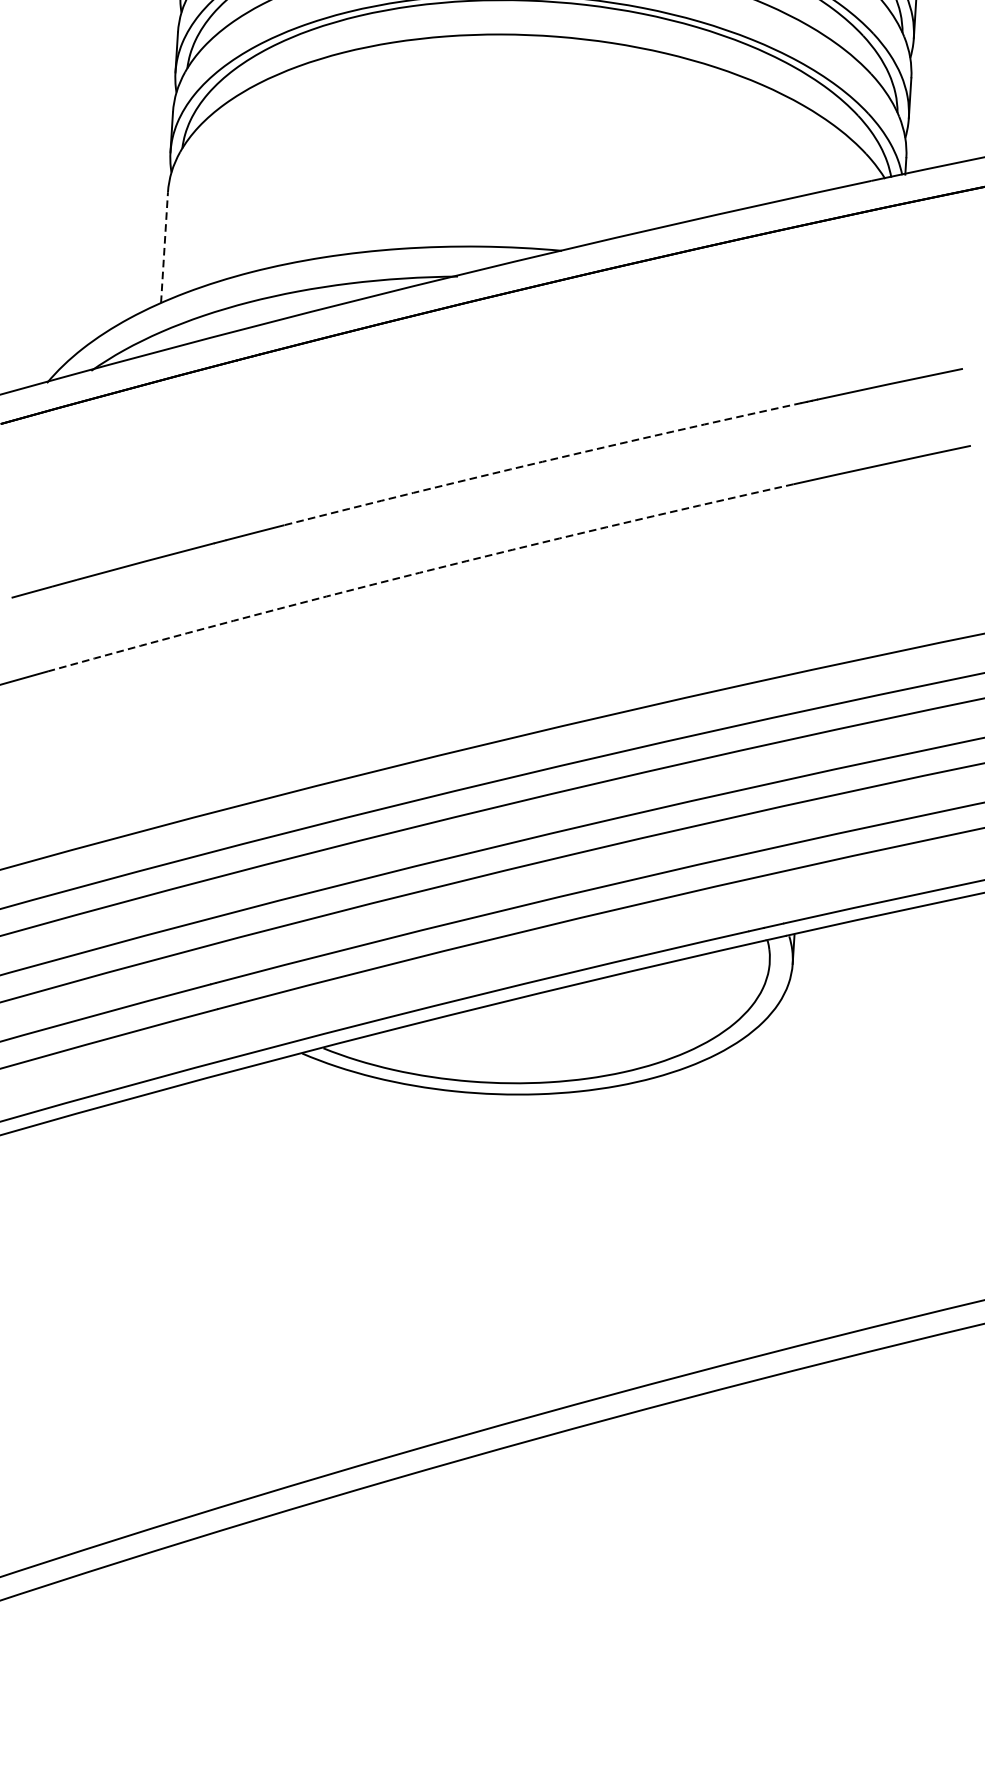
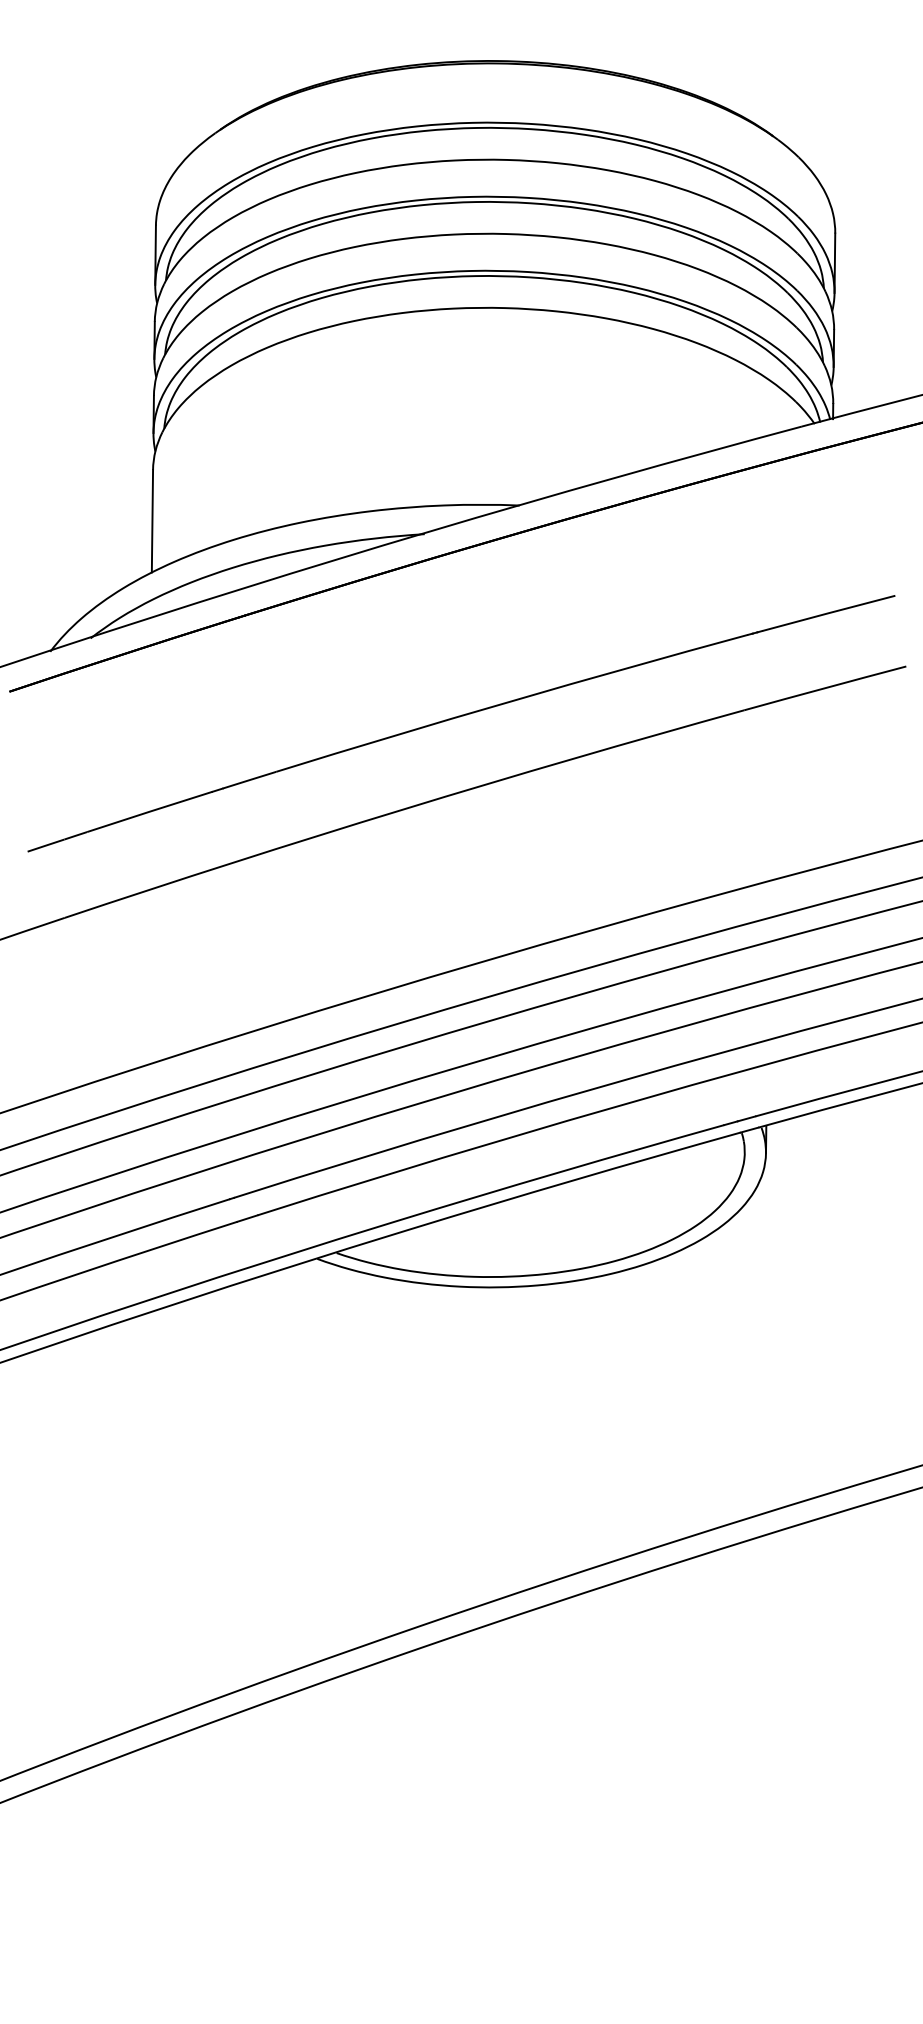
line: (164, 246) -> (152, 520), dashed -> solid
arc: (542, 462) -> (511, 701), dashed -> solid
arc: (419, 572) -> (403, 809), dashed -> solid

